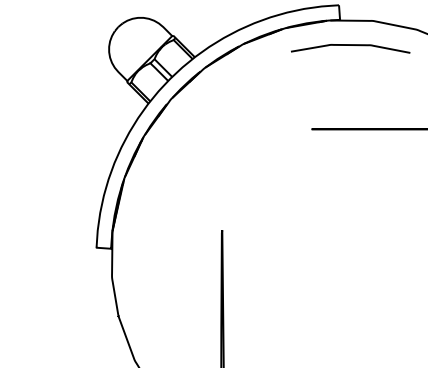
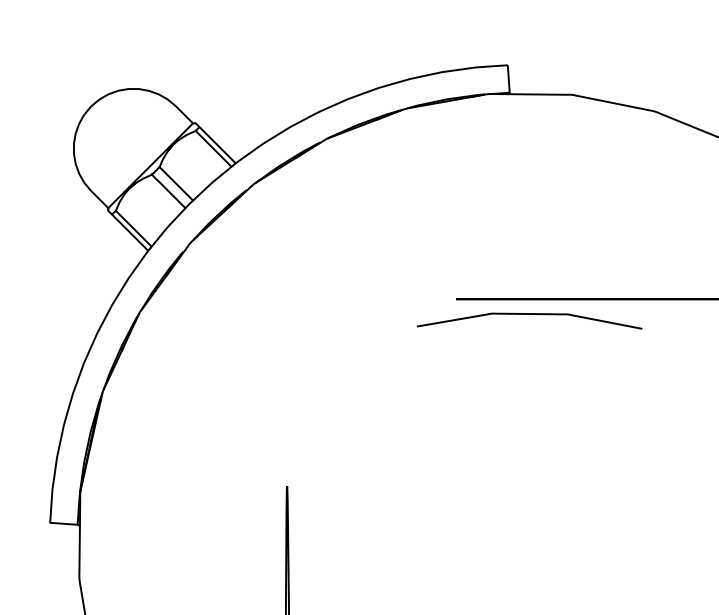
curve: (350, 45) -> (529, 314), moved

